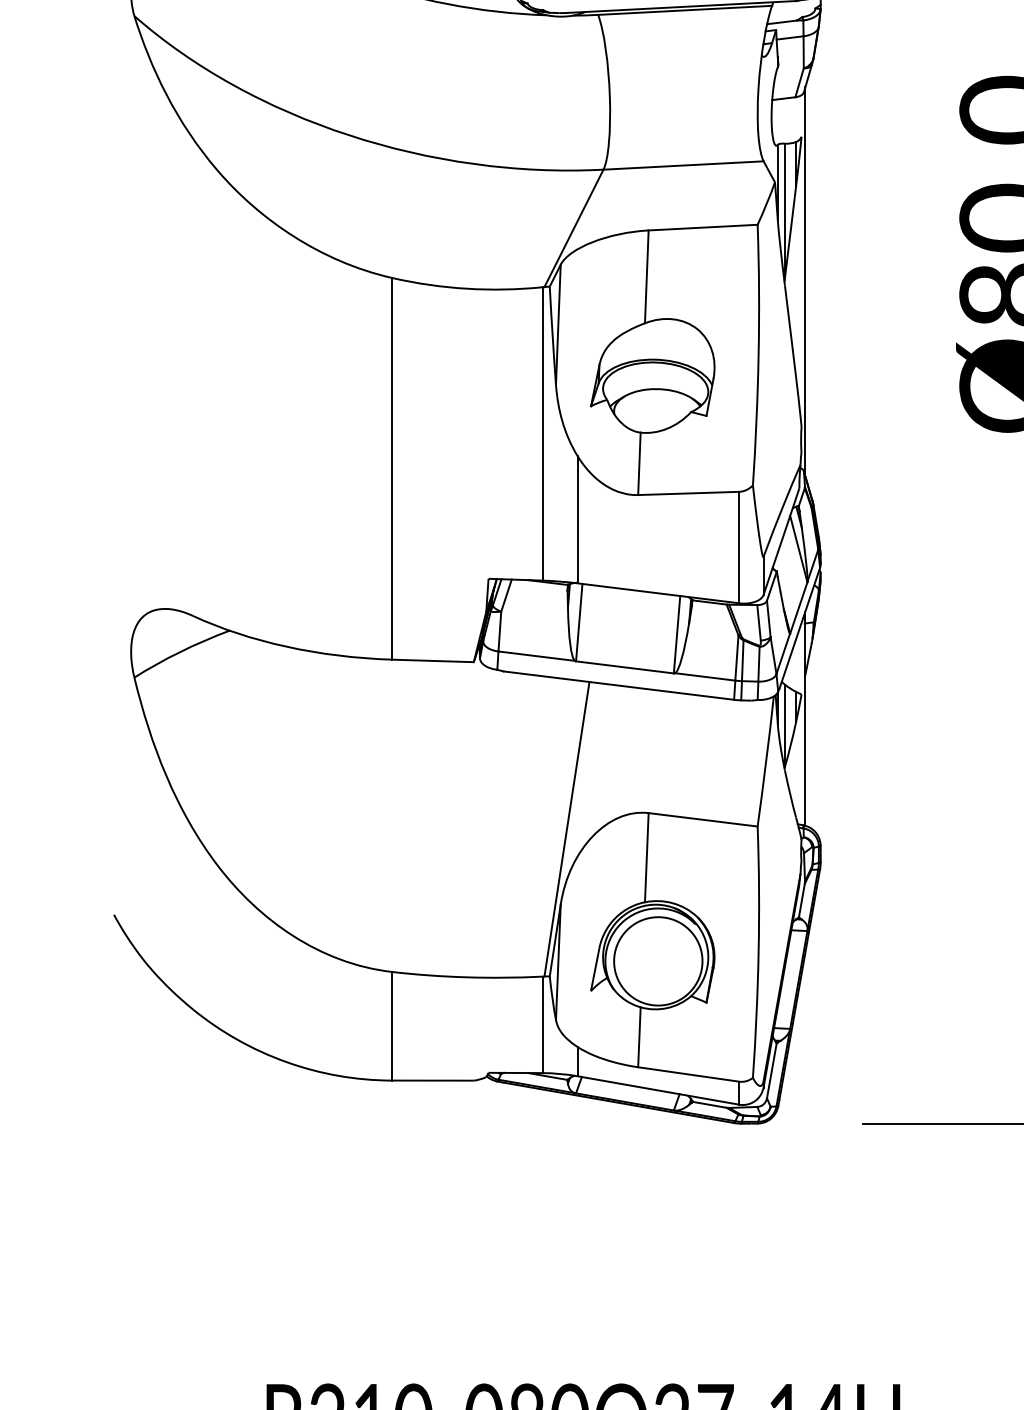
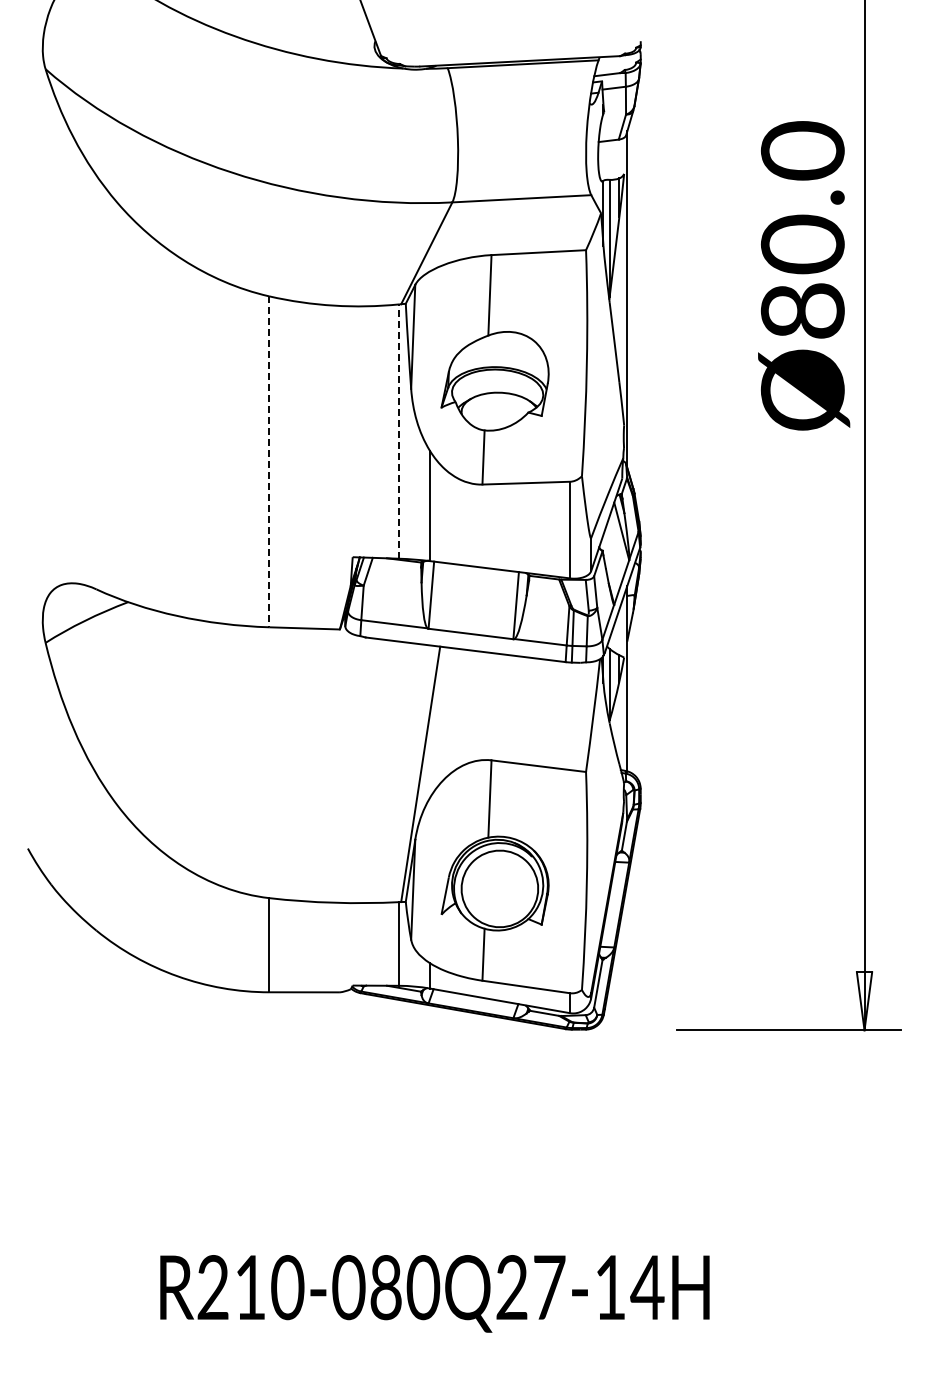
line: (542, 433) -> (399, 431), solid -> dashed
line: (392, 469) -> (269, 462), solid -> dashed

